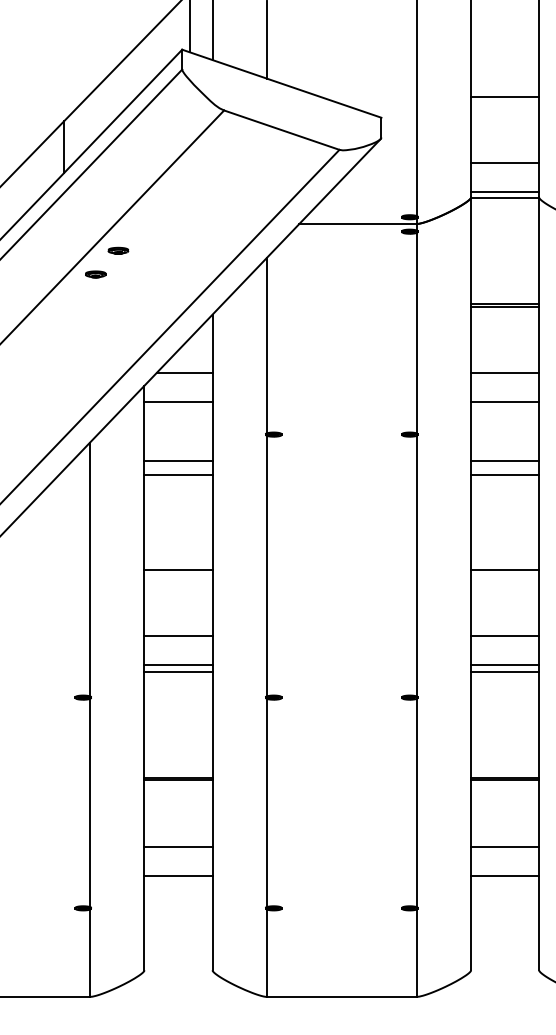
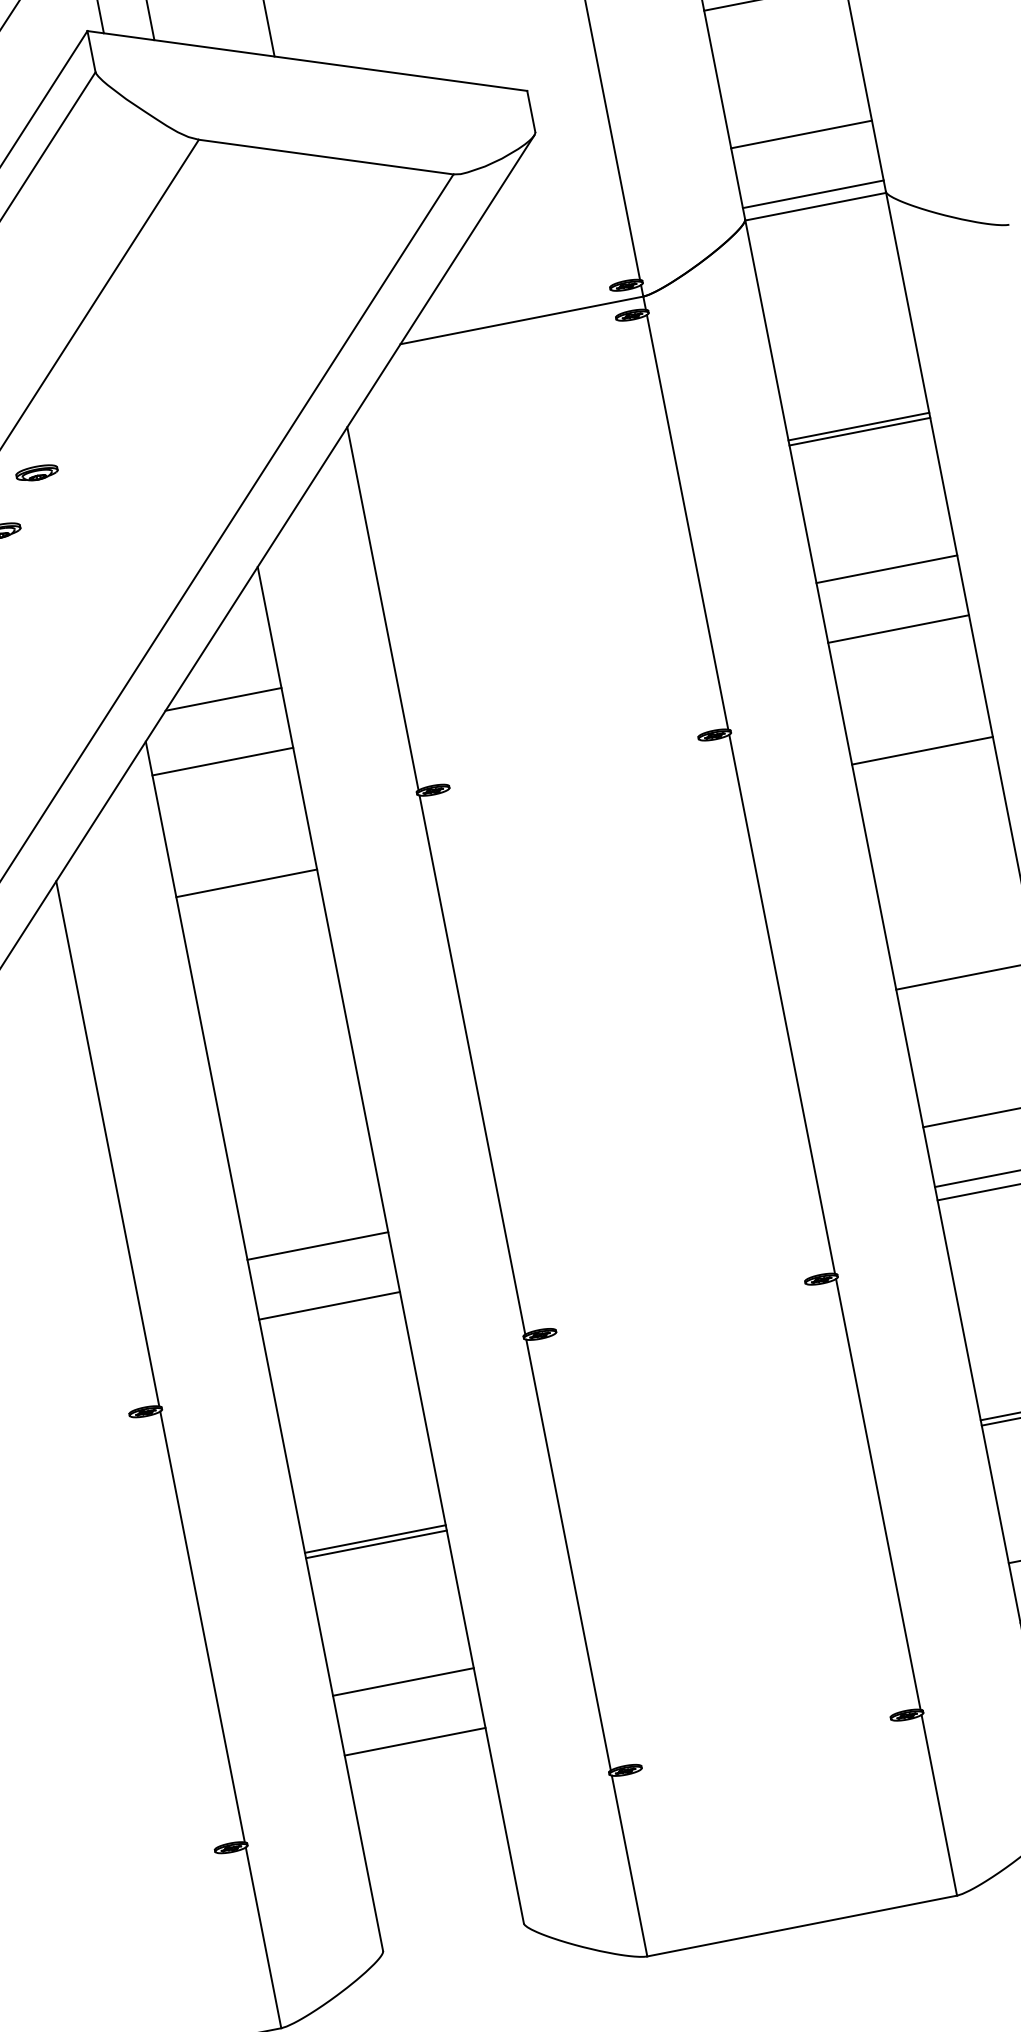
line: (178, 474) -> (252, 911), removed
line: (505, 474) -> (928, 778), removed
line: (178, 569) -> (290, 1107), removed
line: (178, 671) -> (332, 1319), removed

